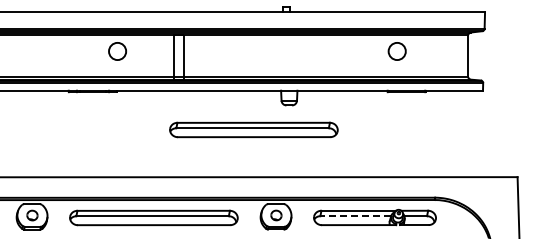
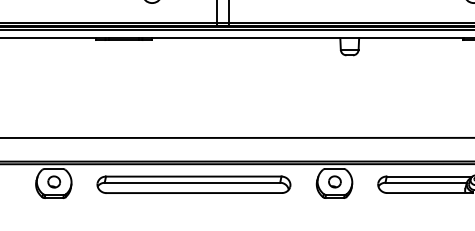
part: (253, 129) -> (308, 83), removed
line: (355, 216) -> (425, 183), dashed -> solid

